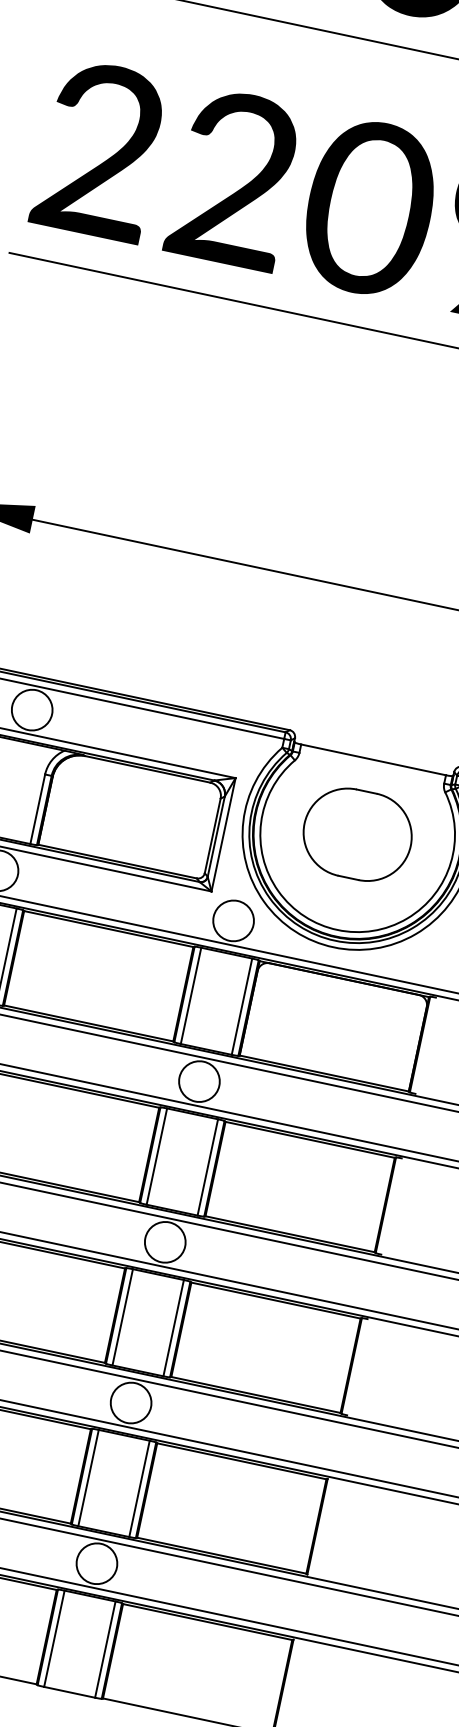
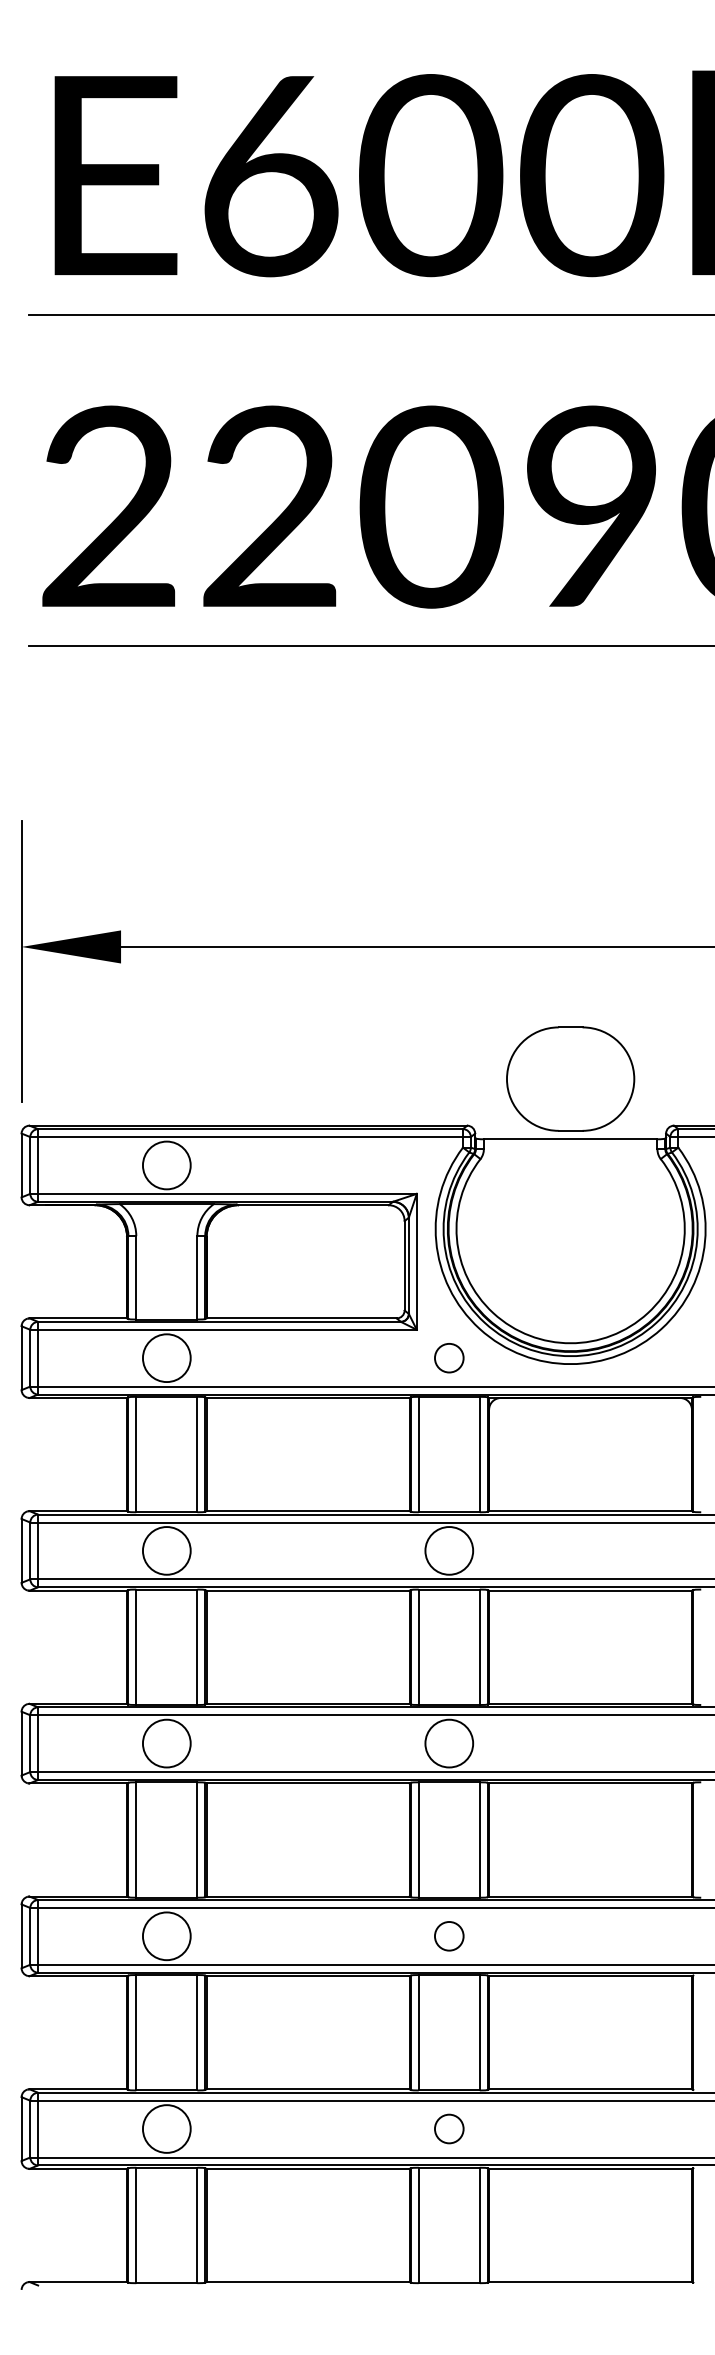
part: (357, 834) -> (570, 1078), moved
circle: (233, 921) -> (449, 1358), size x0.6
circle: (131, 1403) -> (449, 1936), size x0.6
circle: (97, 1563) -> (449, 2128), size x0.6

